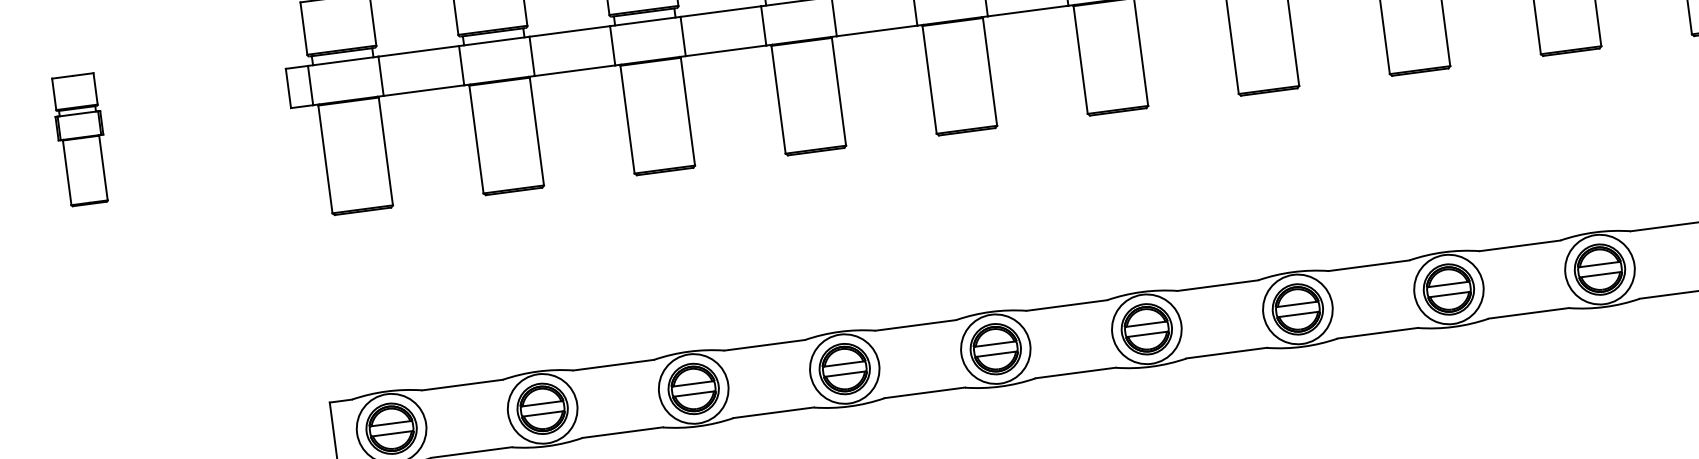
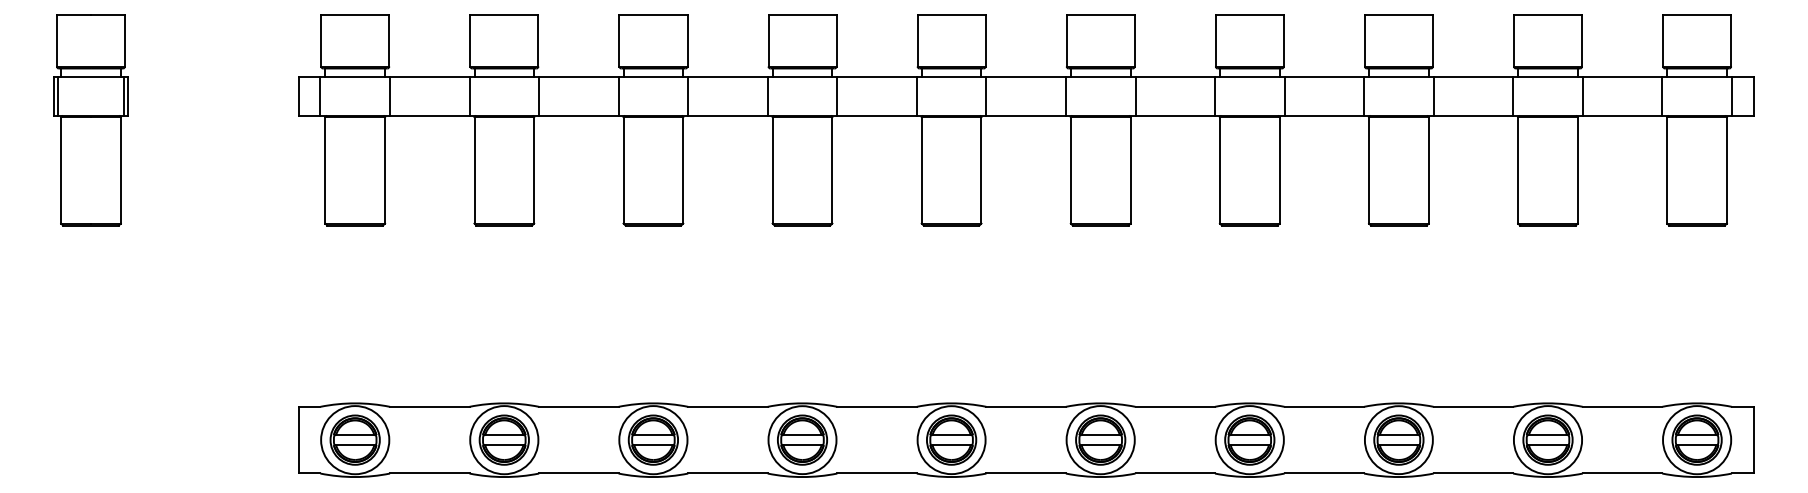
part: (80, 140) -> (90, 120), size x1.67

